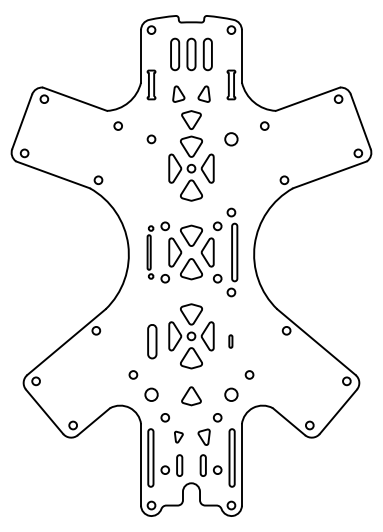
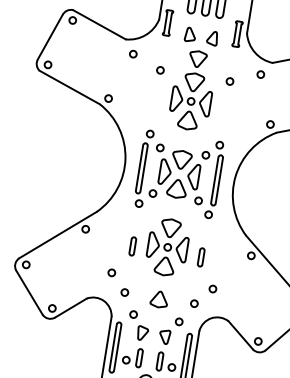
circle: (231, 139) -> (230, 81), size x0.62
part: (150, 252) -> (143, 168), size x1.67
part: (151, 341) -> (132, 246), size x0.62
part: (230, 341) -> (200, 257), size x1.67
circle: (151, 394) -> (124, 292), size x0.62
circle: (231, 394) -> (194, 303), size x0.62
part: (178, 436) -> (142, 332), size x1.43

